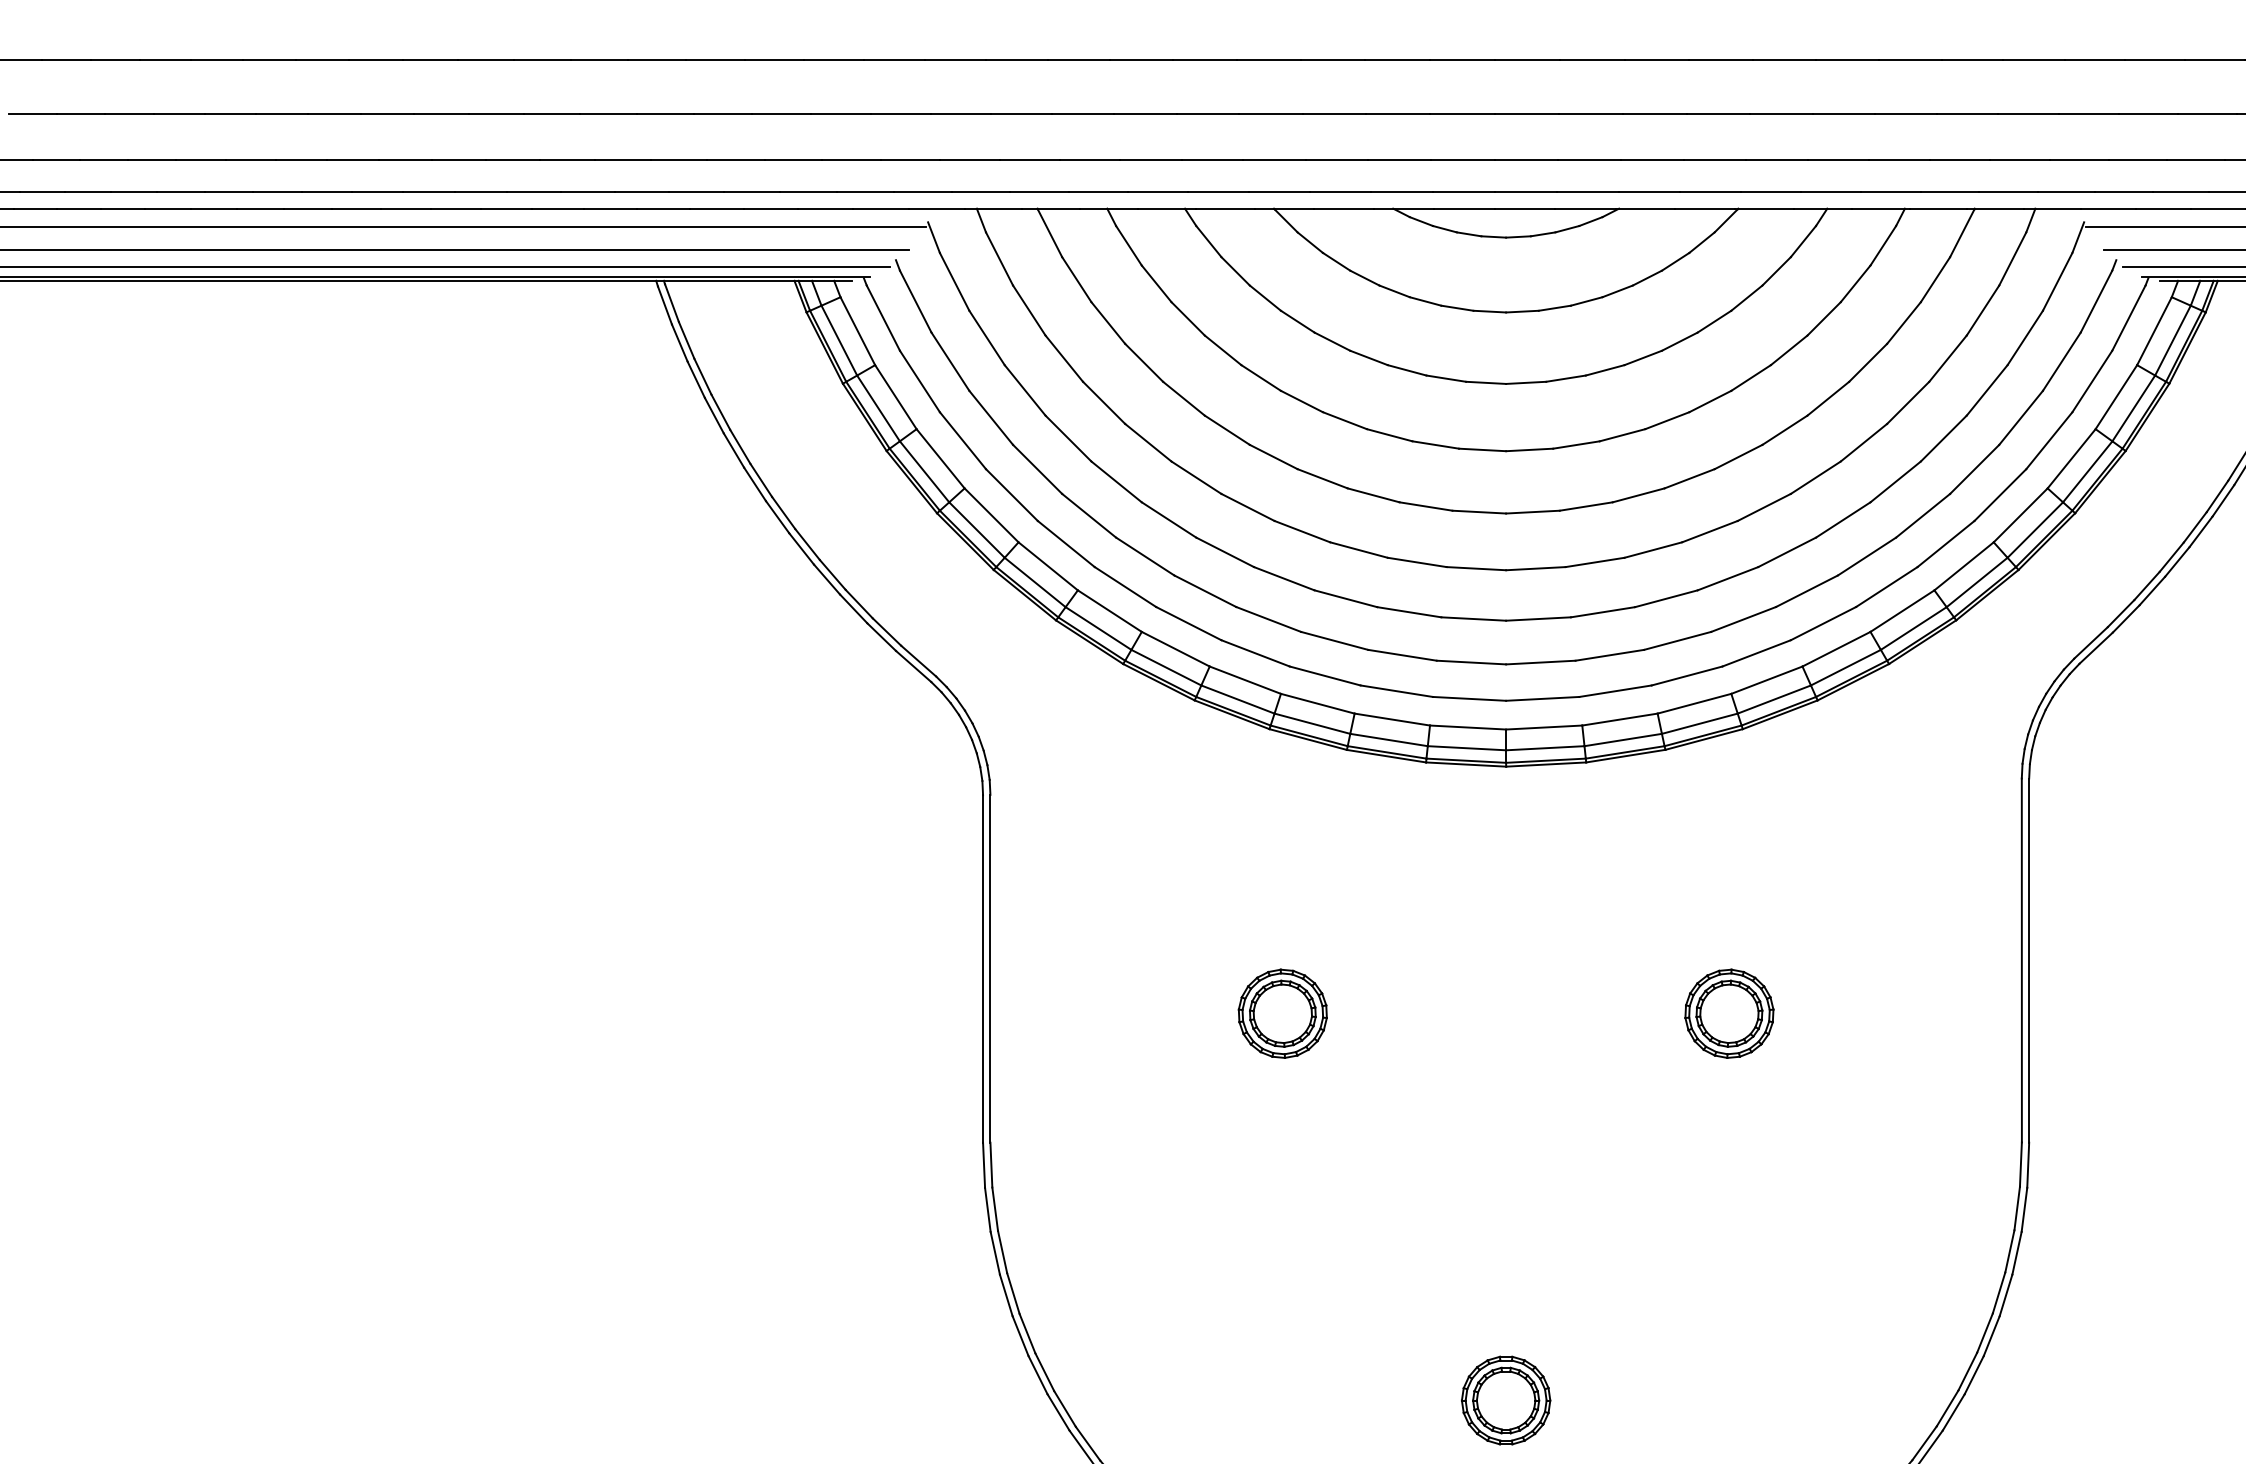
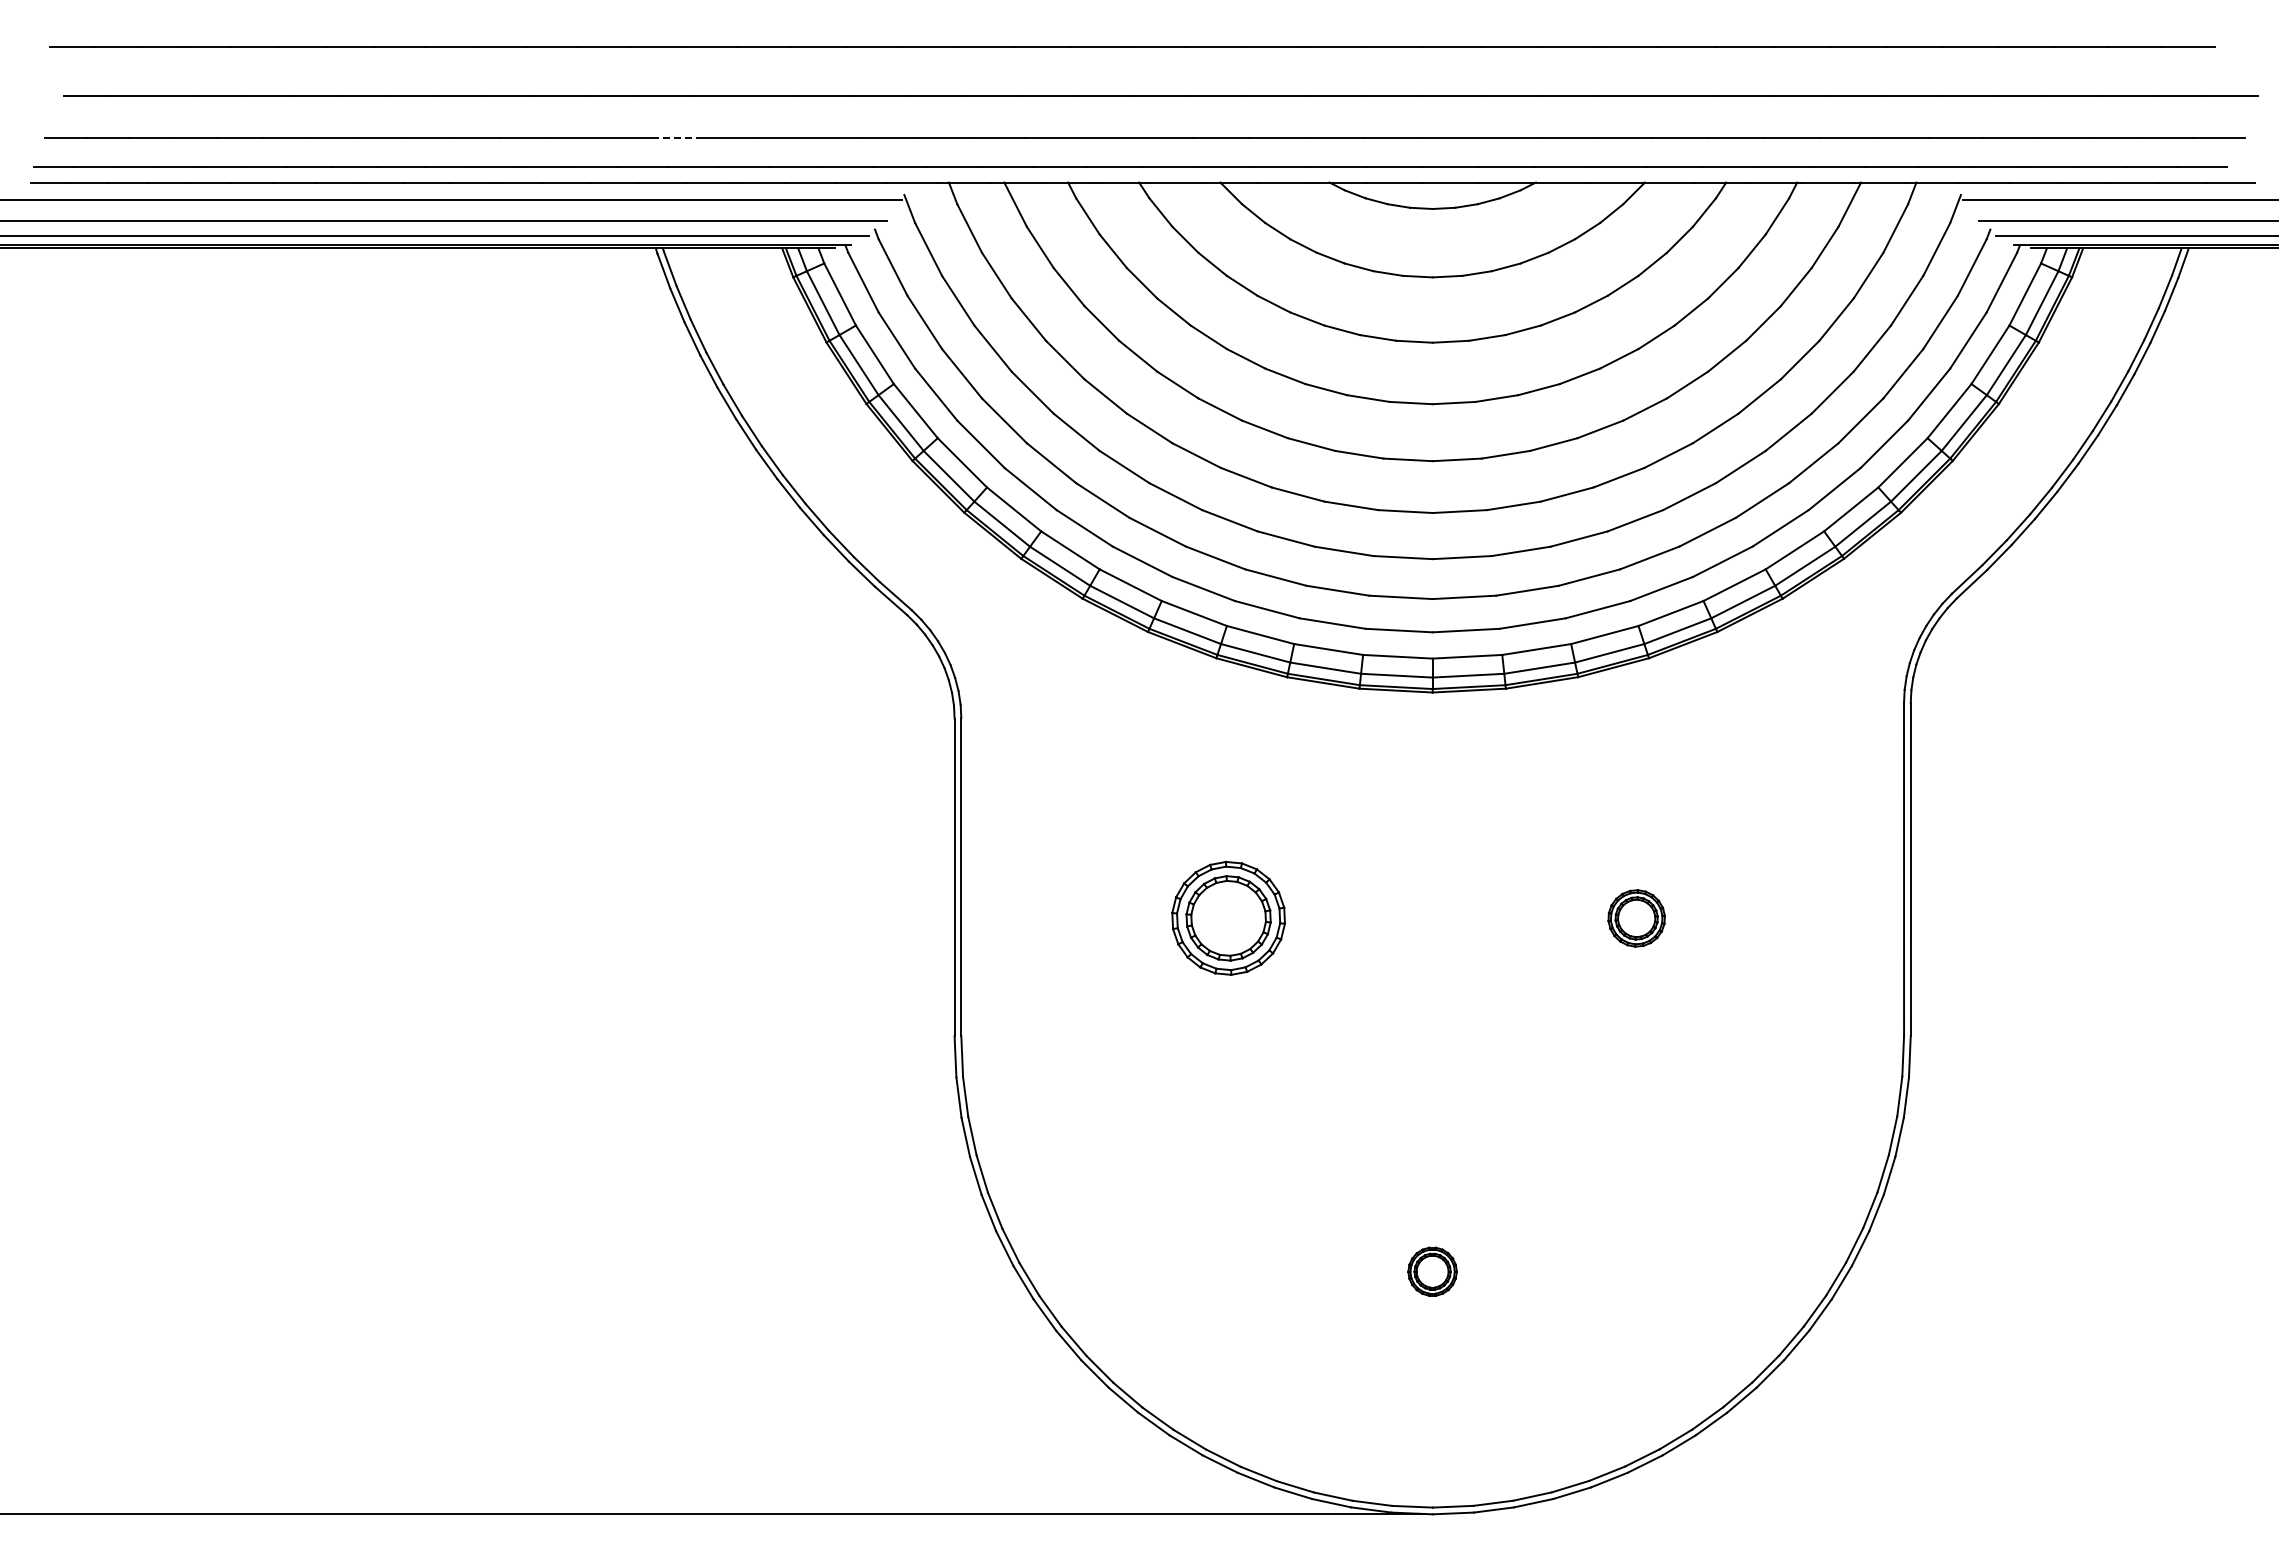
line: (678, 159) -> (676, 137), solid -> dashed
part: (1282, 1013) -> (1228, 918), size x1.4
part: (1729, 1013) -> (1636, 918), size x0.7
part: (1505, 1400) -> (1432, 1271), size x0.6

